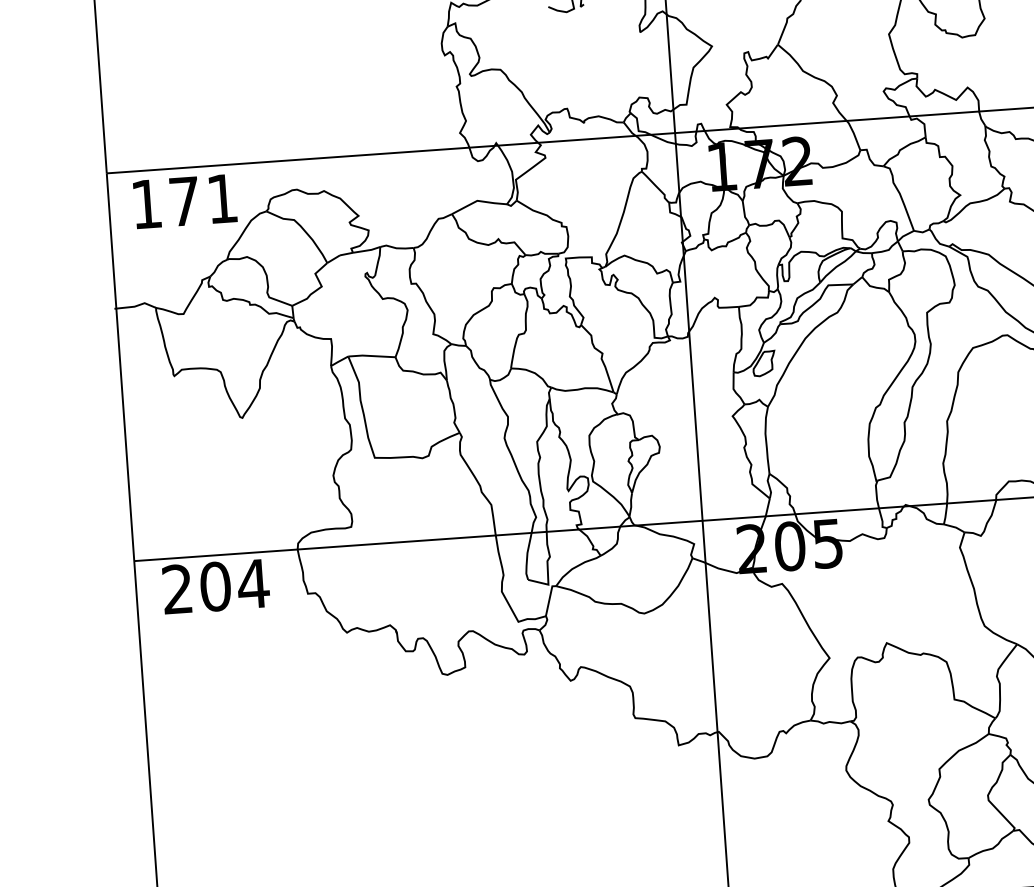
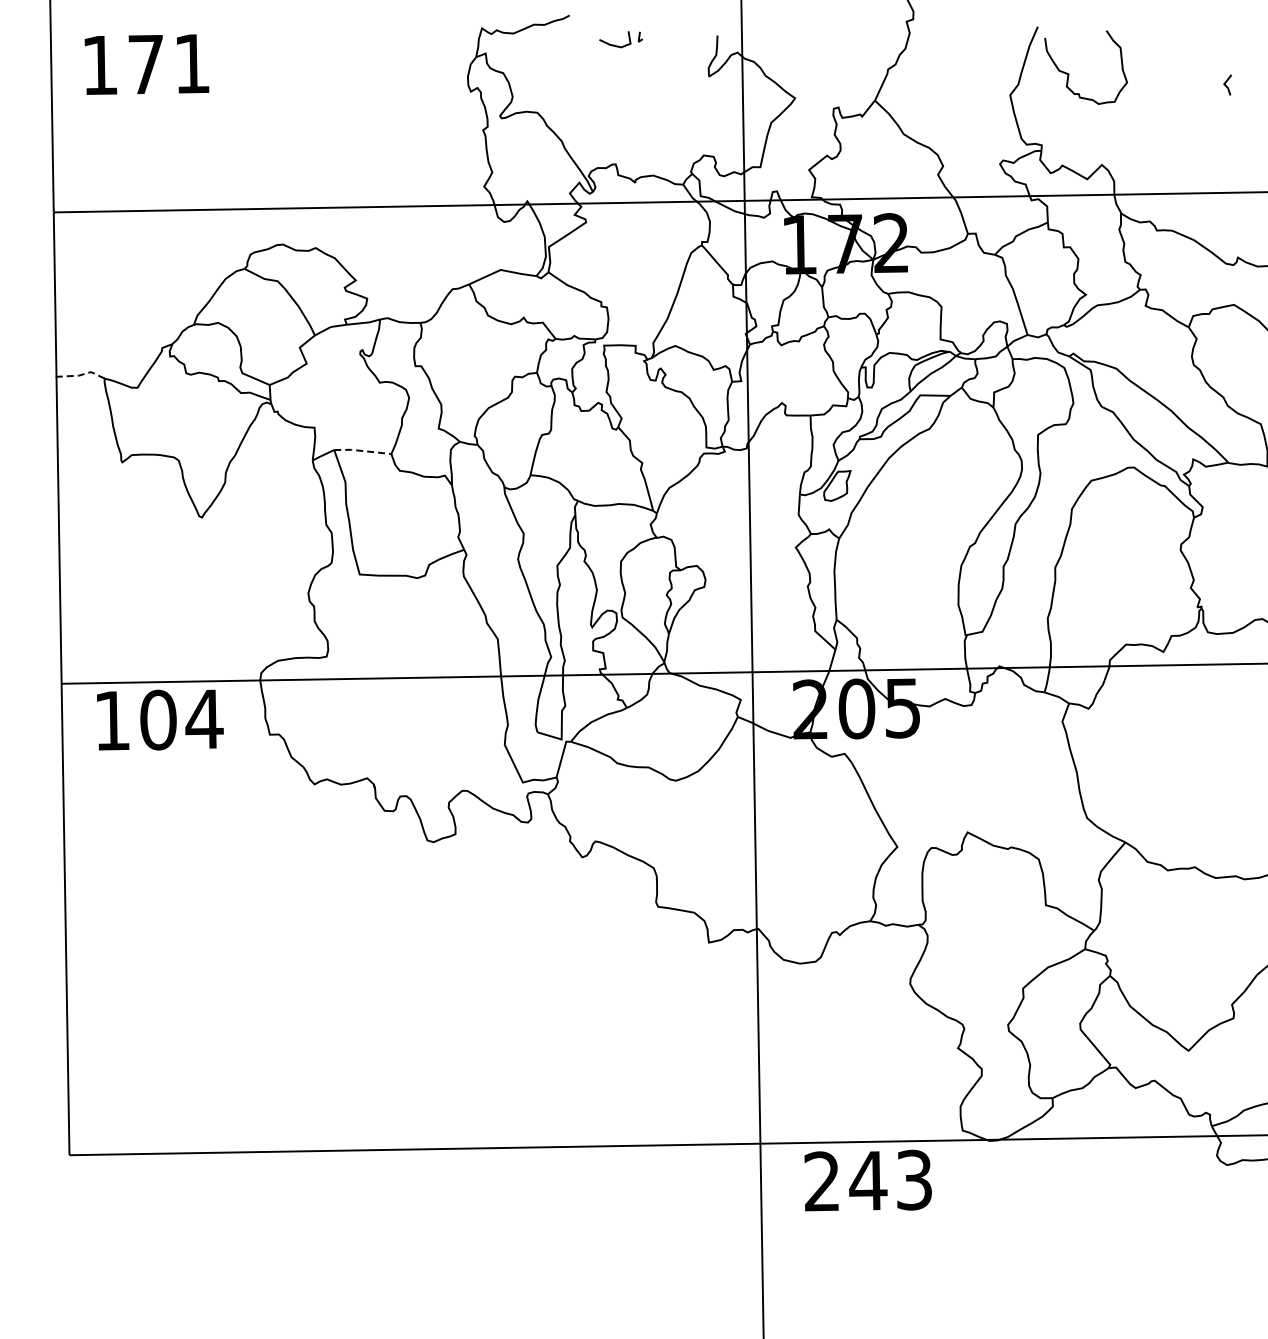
text: (184, 201) -> (146, 64), moved
line: (136, 306) -> (80, 375), solid -> dashed
line: (371, 355) -> (362, 450), solid -> dashed
text: (176, 589) -> (111, 720), 204 -> 104

